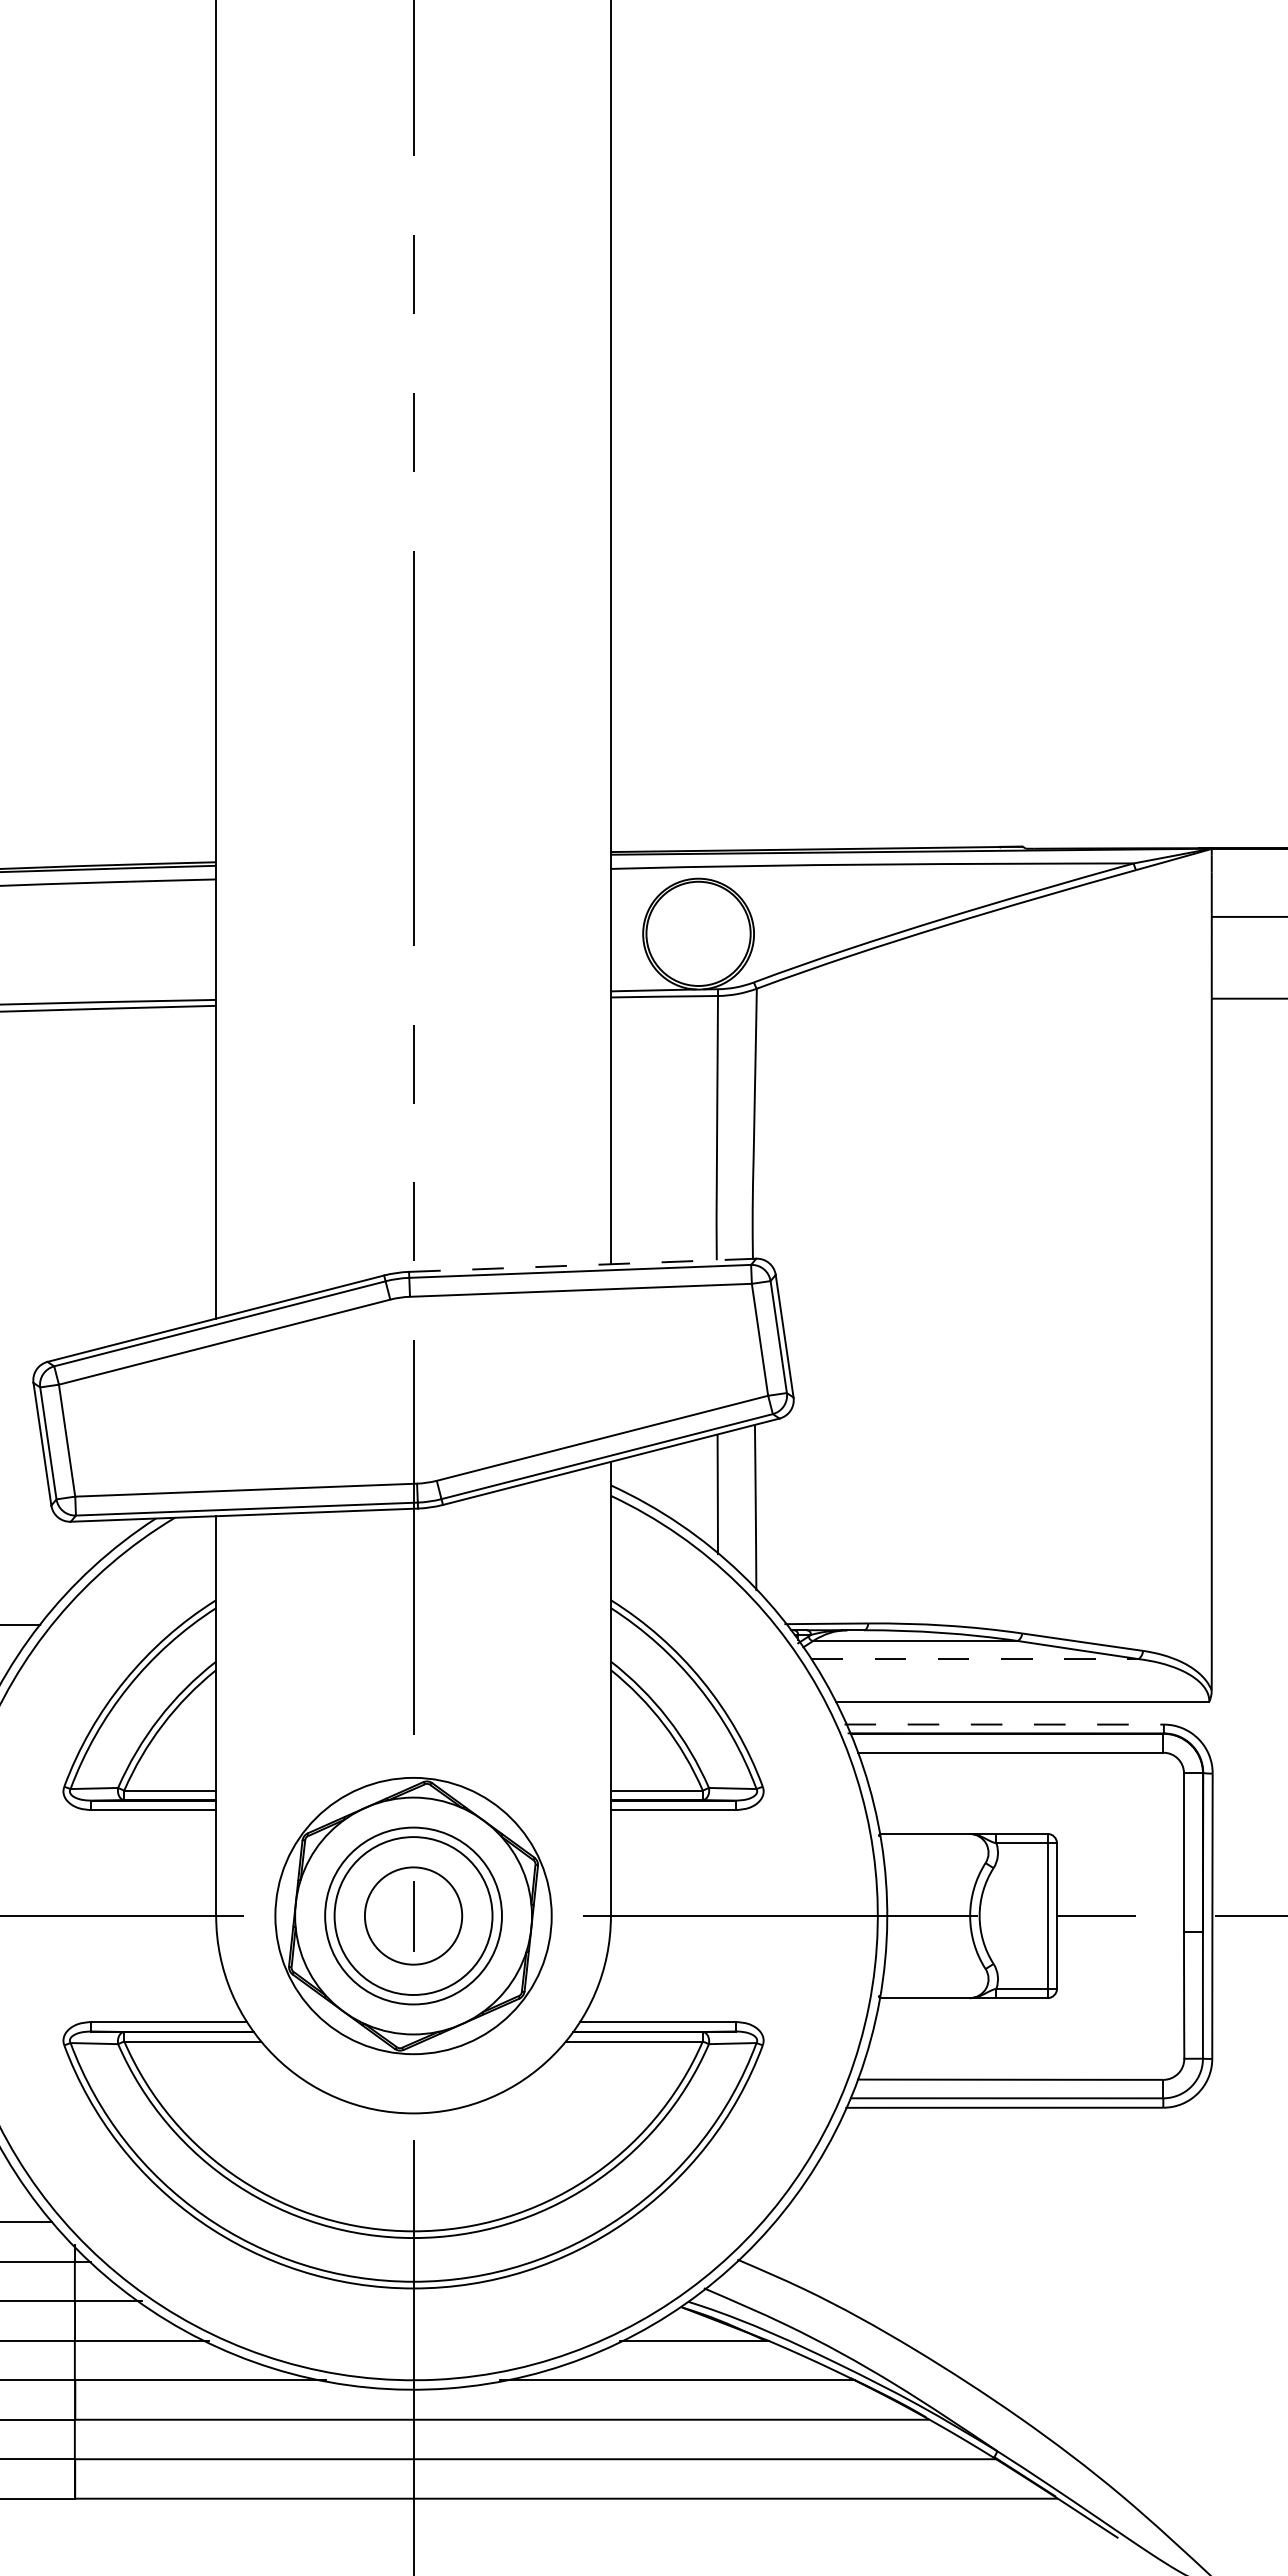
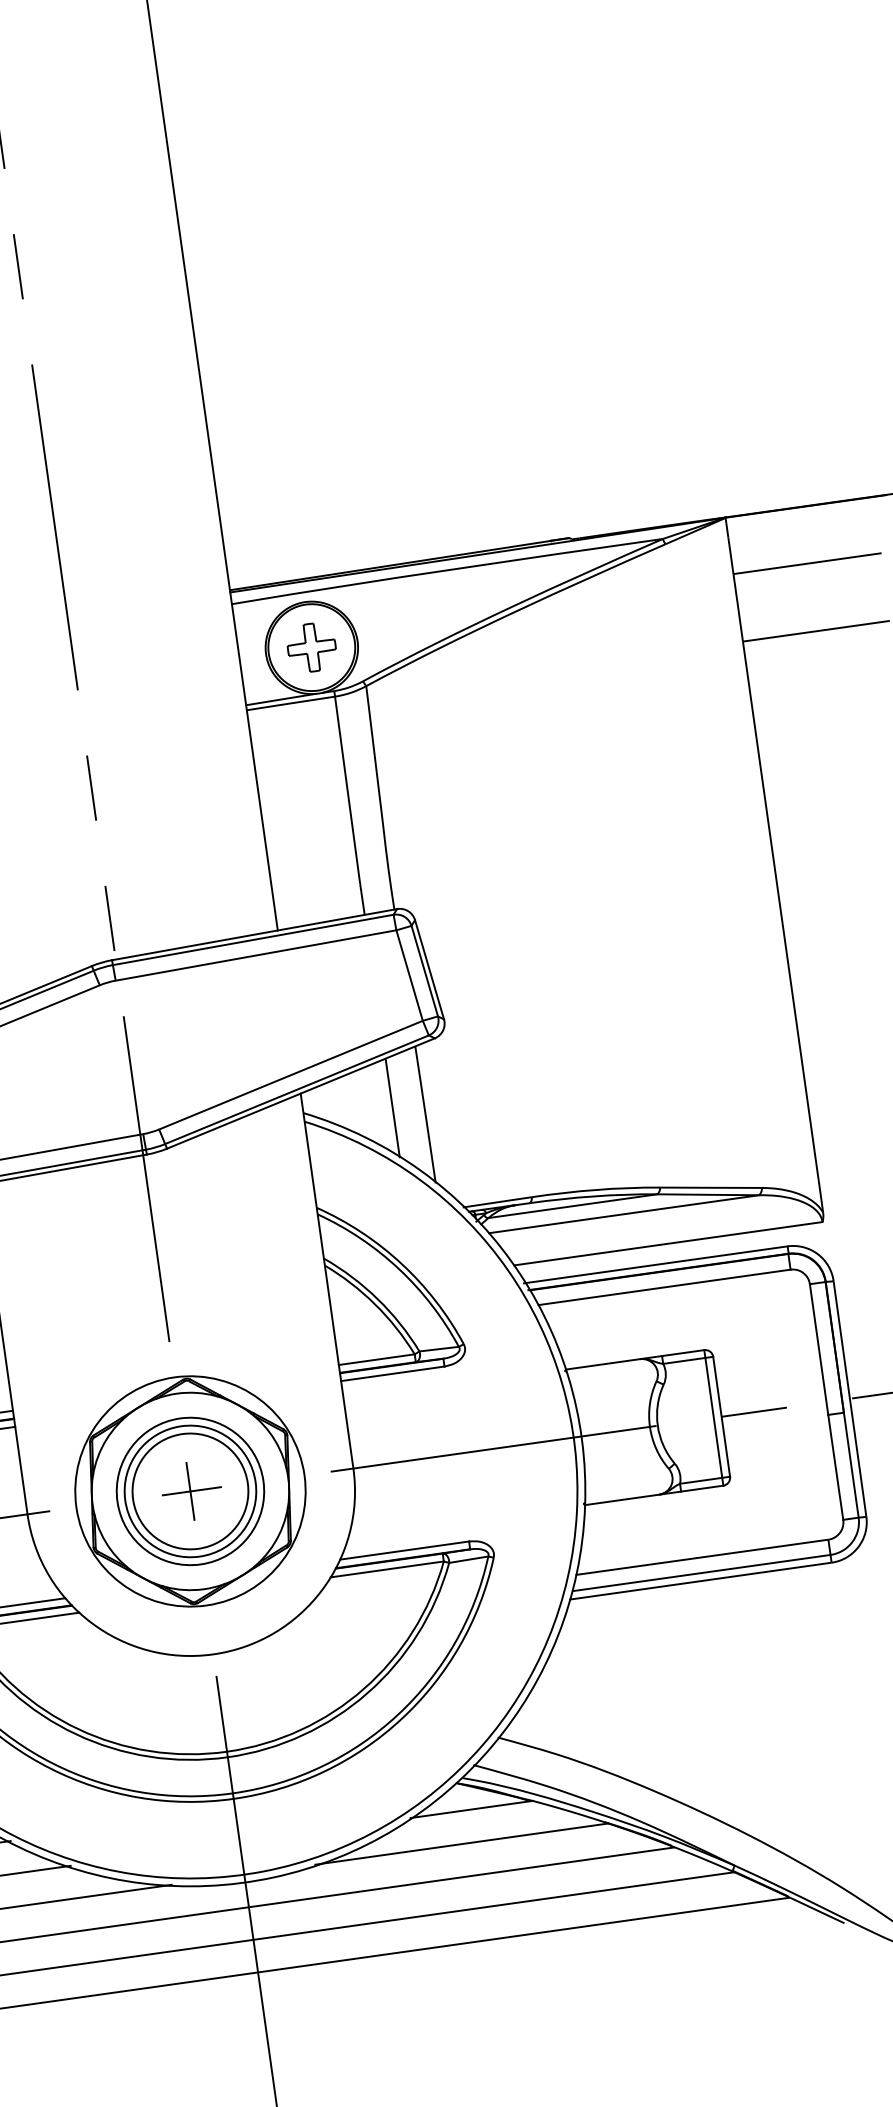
part: (698, 933) -> (311, 647), added
line: (582, 1265) -> (254, 934), dashed -> solid
line: (975, 1659) -> (624, 1214), dashed -> solid
line: (1004, 1724) -> (656, 1264), dashed -> solid
circle: (413, 1915) -> (190, 1491), size x1.43
line: (415, 1916) -> (192, 1491), added

